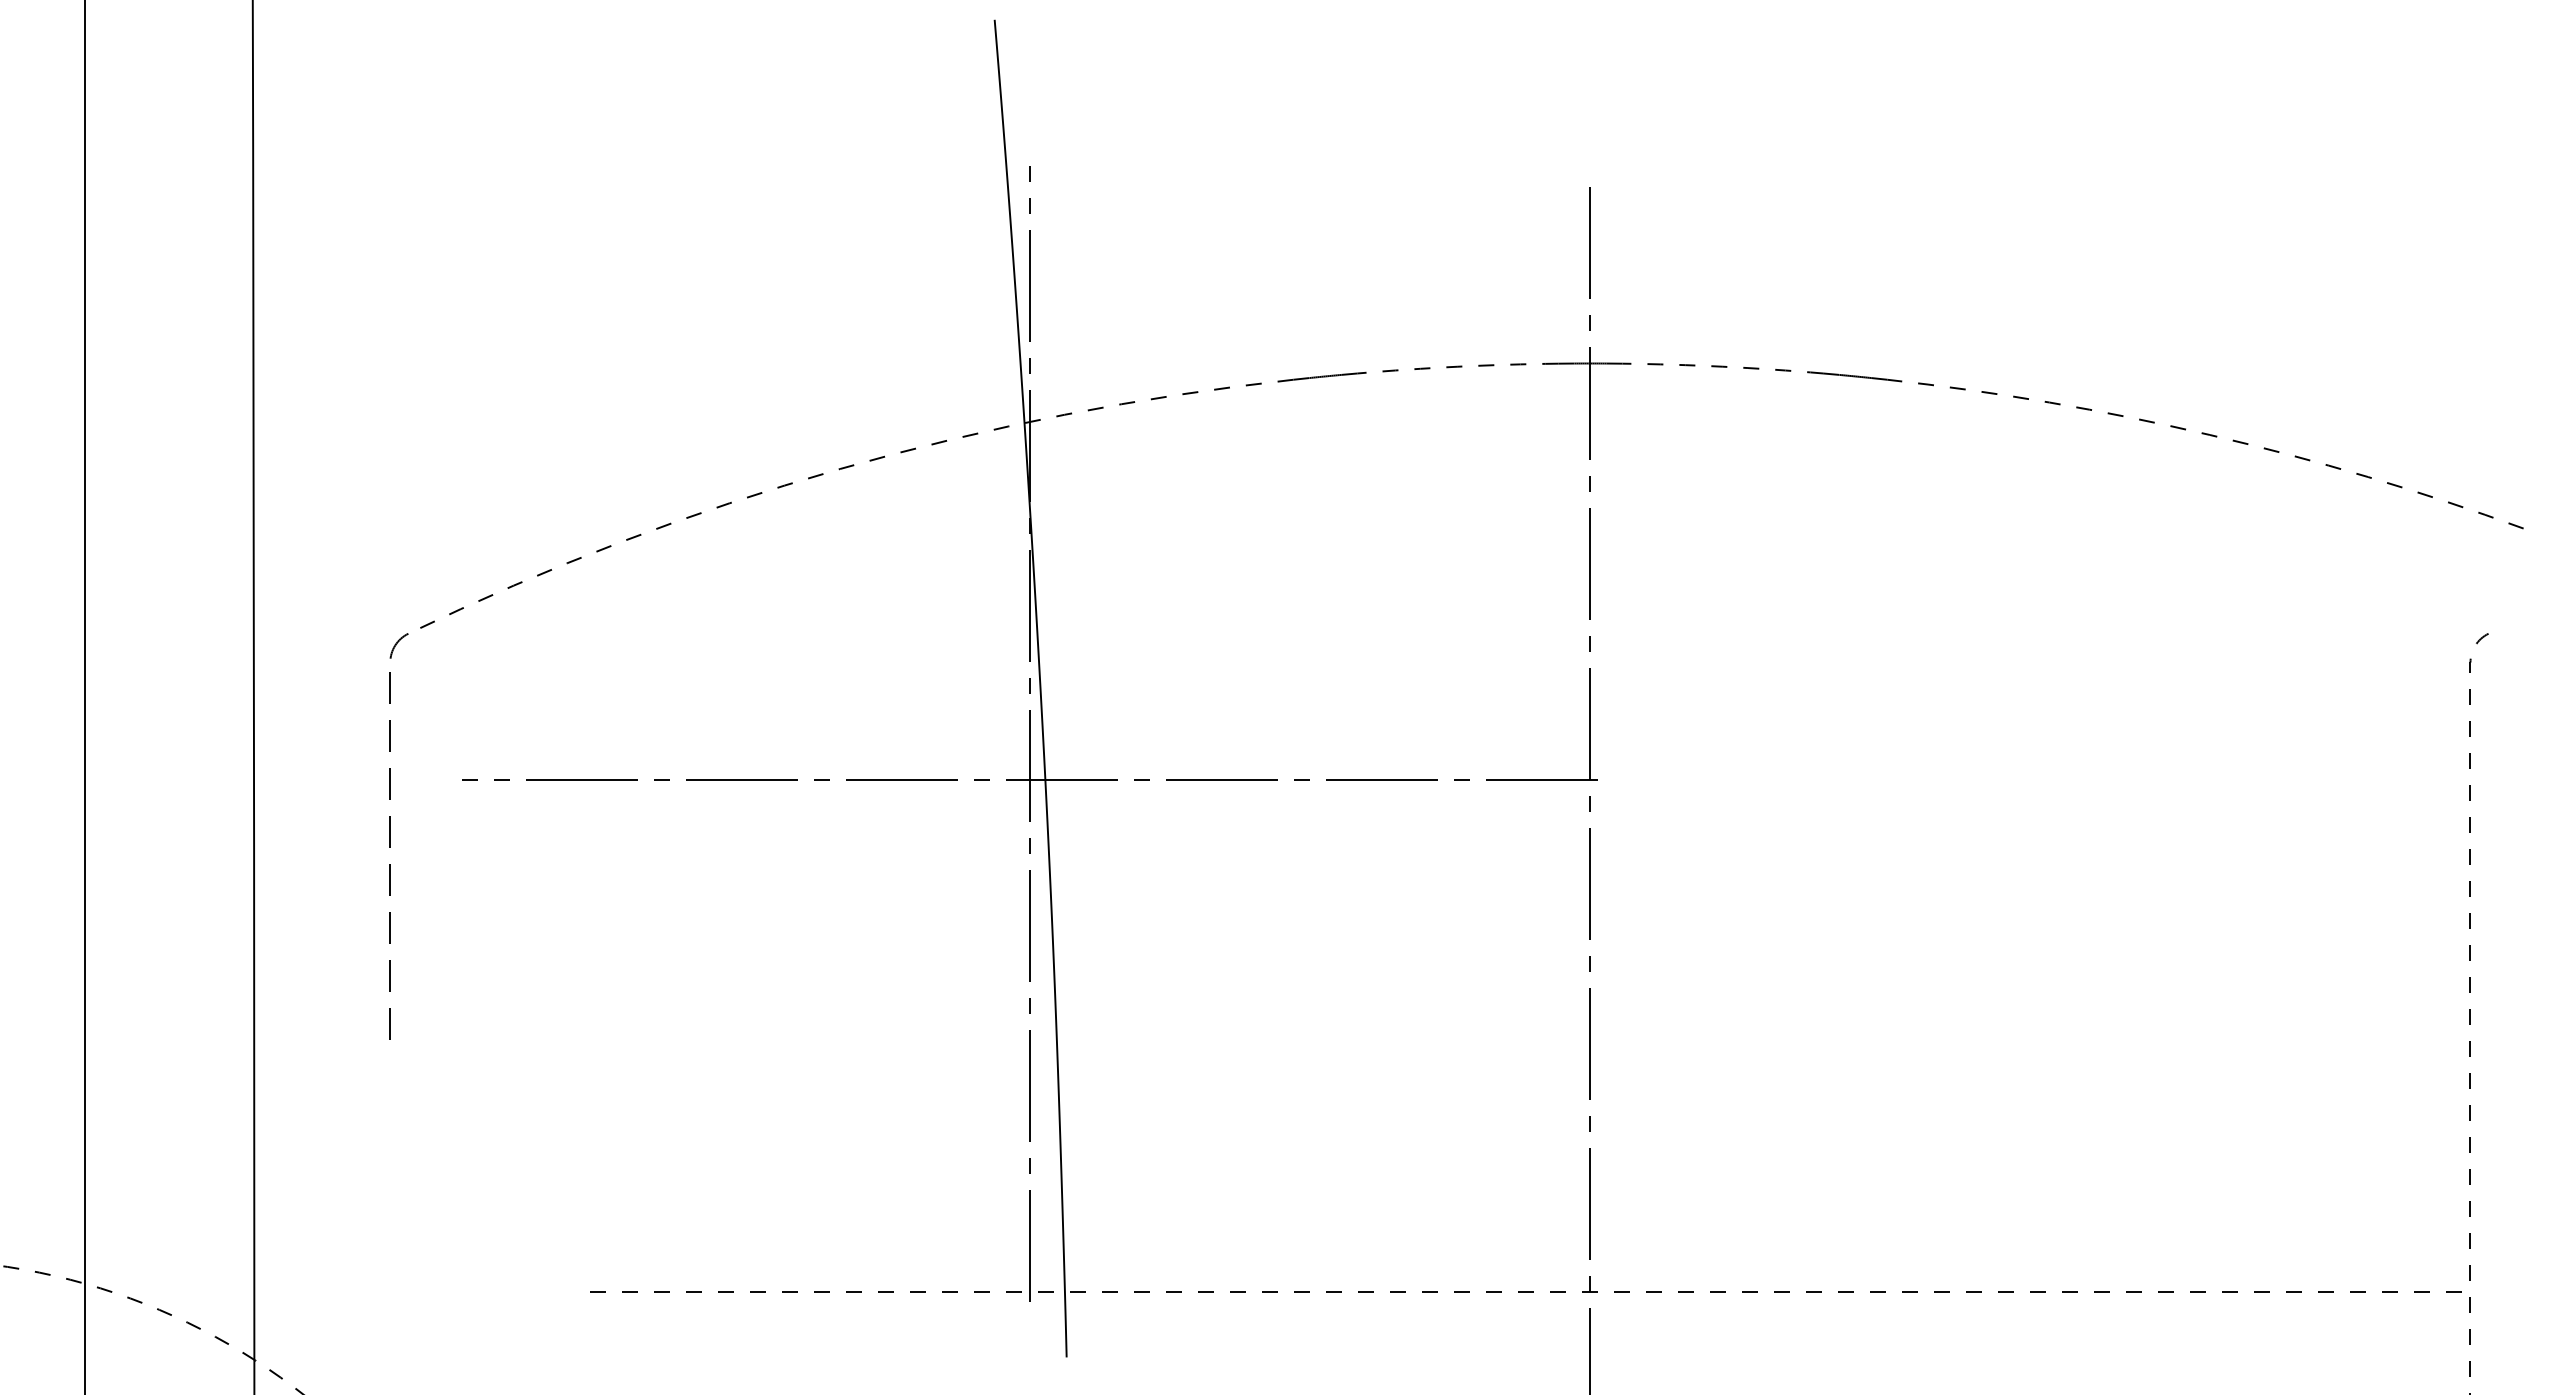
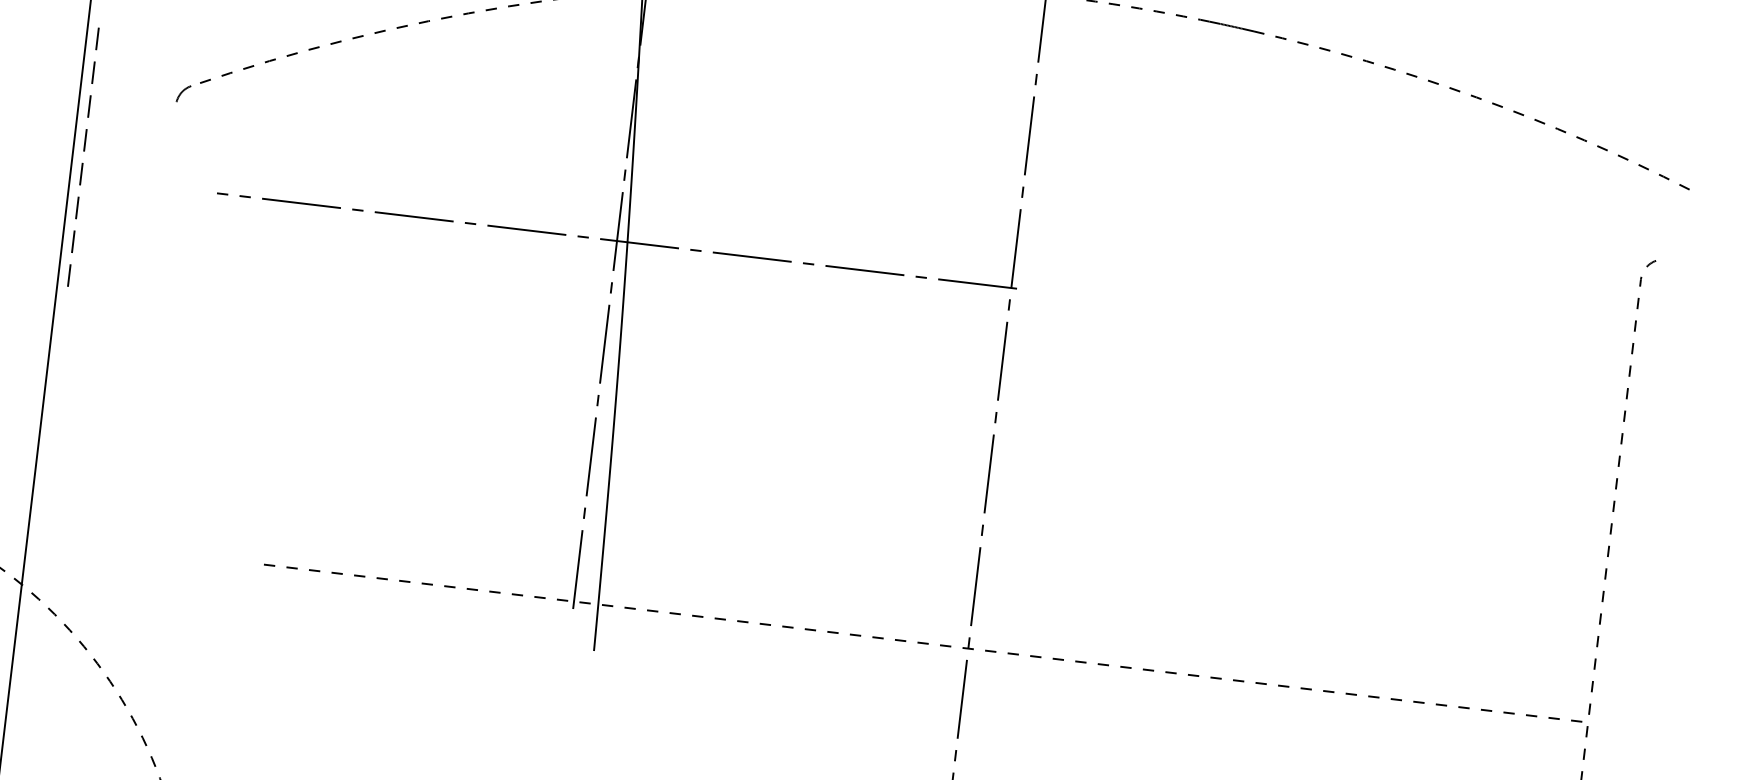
line: (389, 847) -> (83, 150), moved

